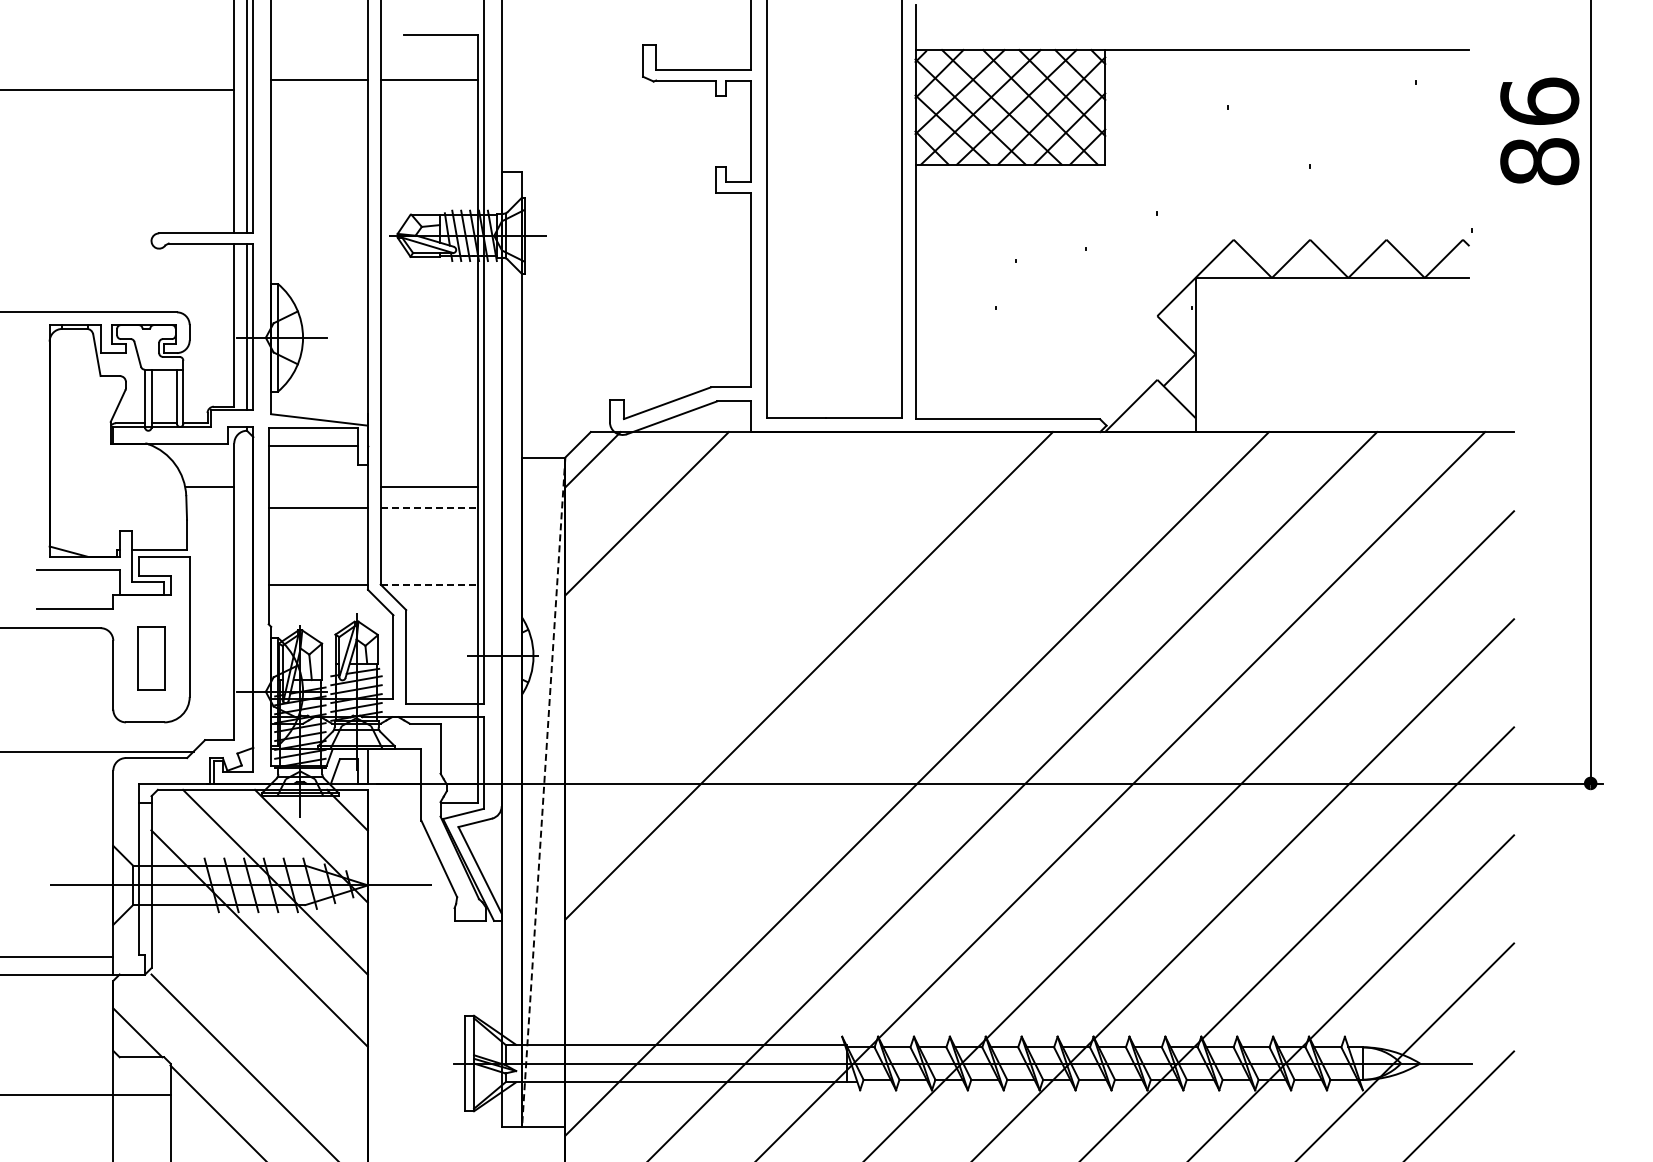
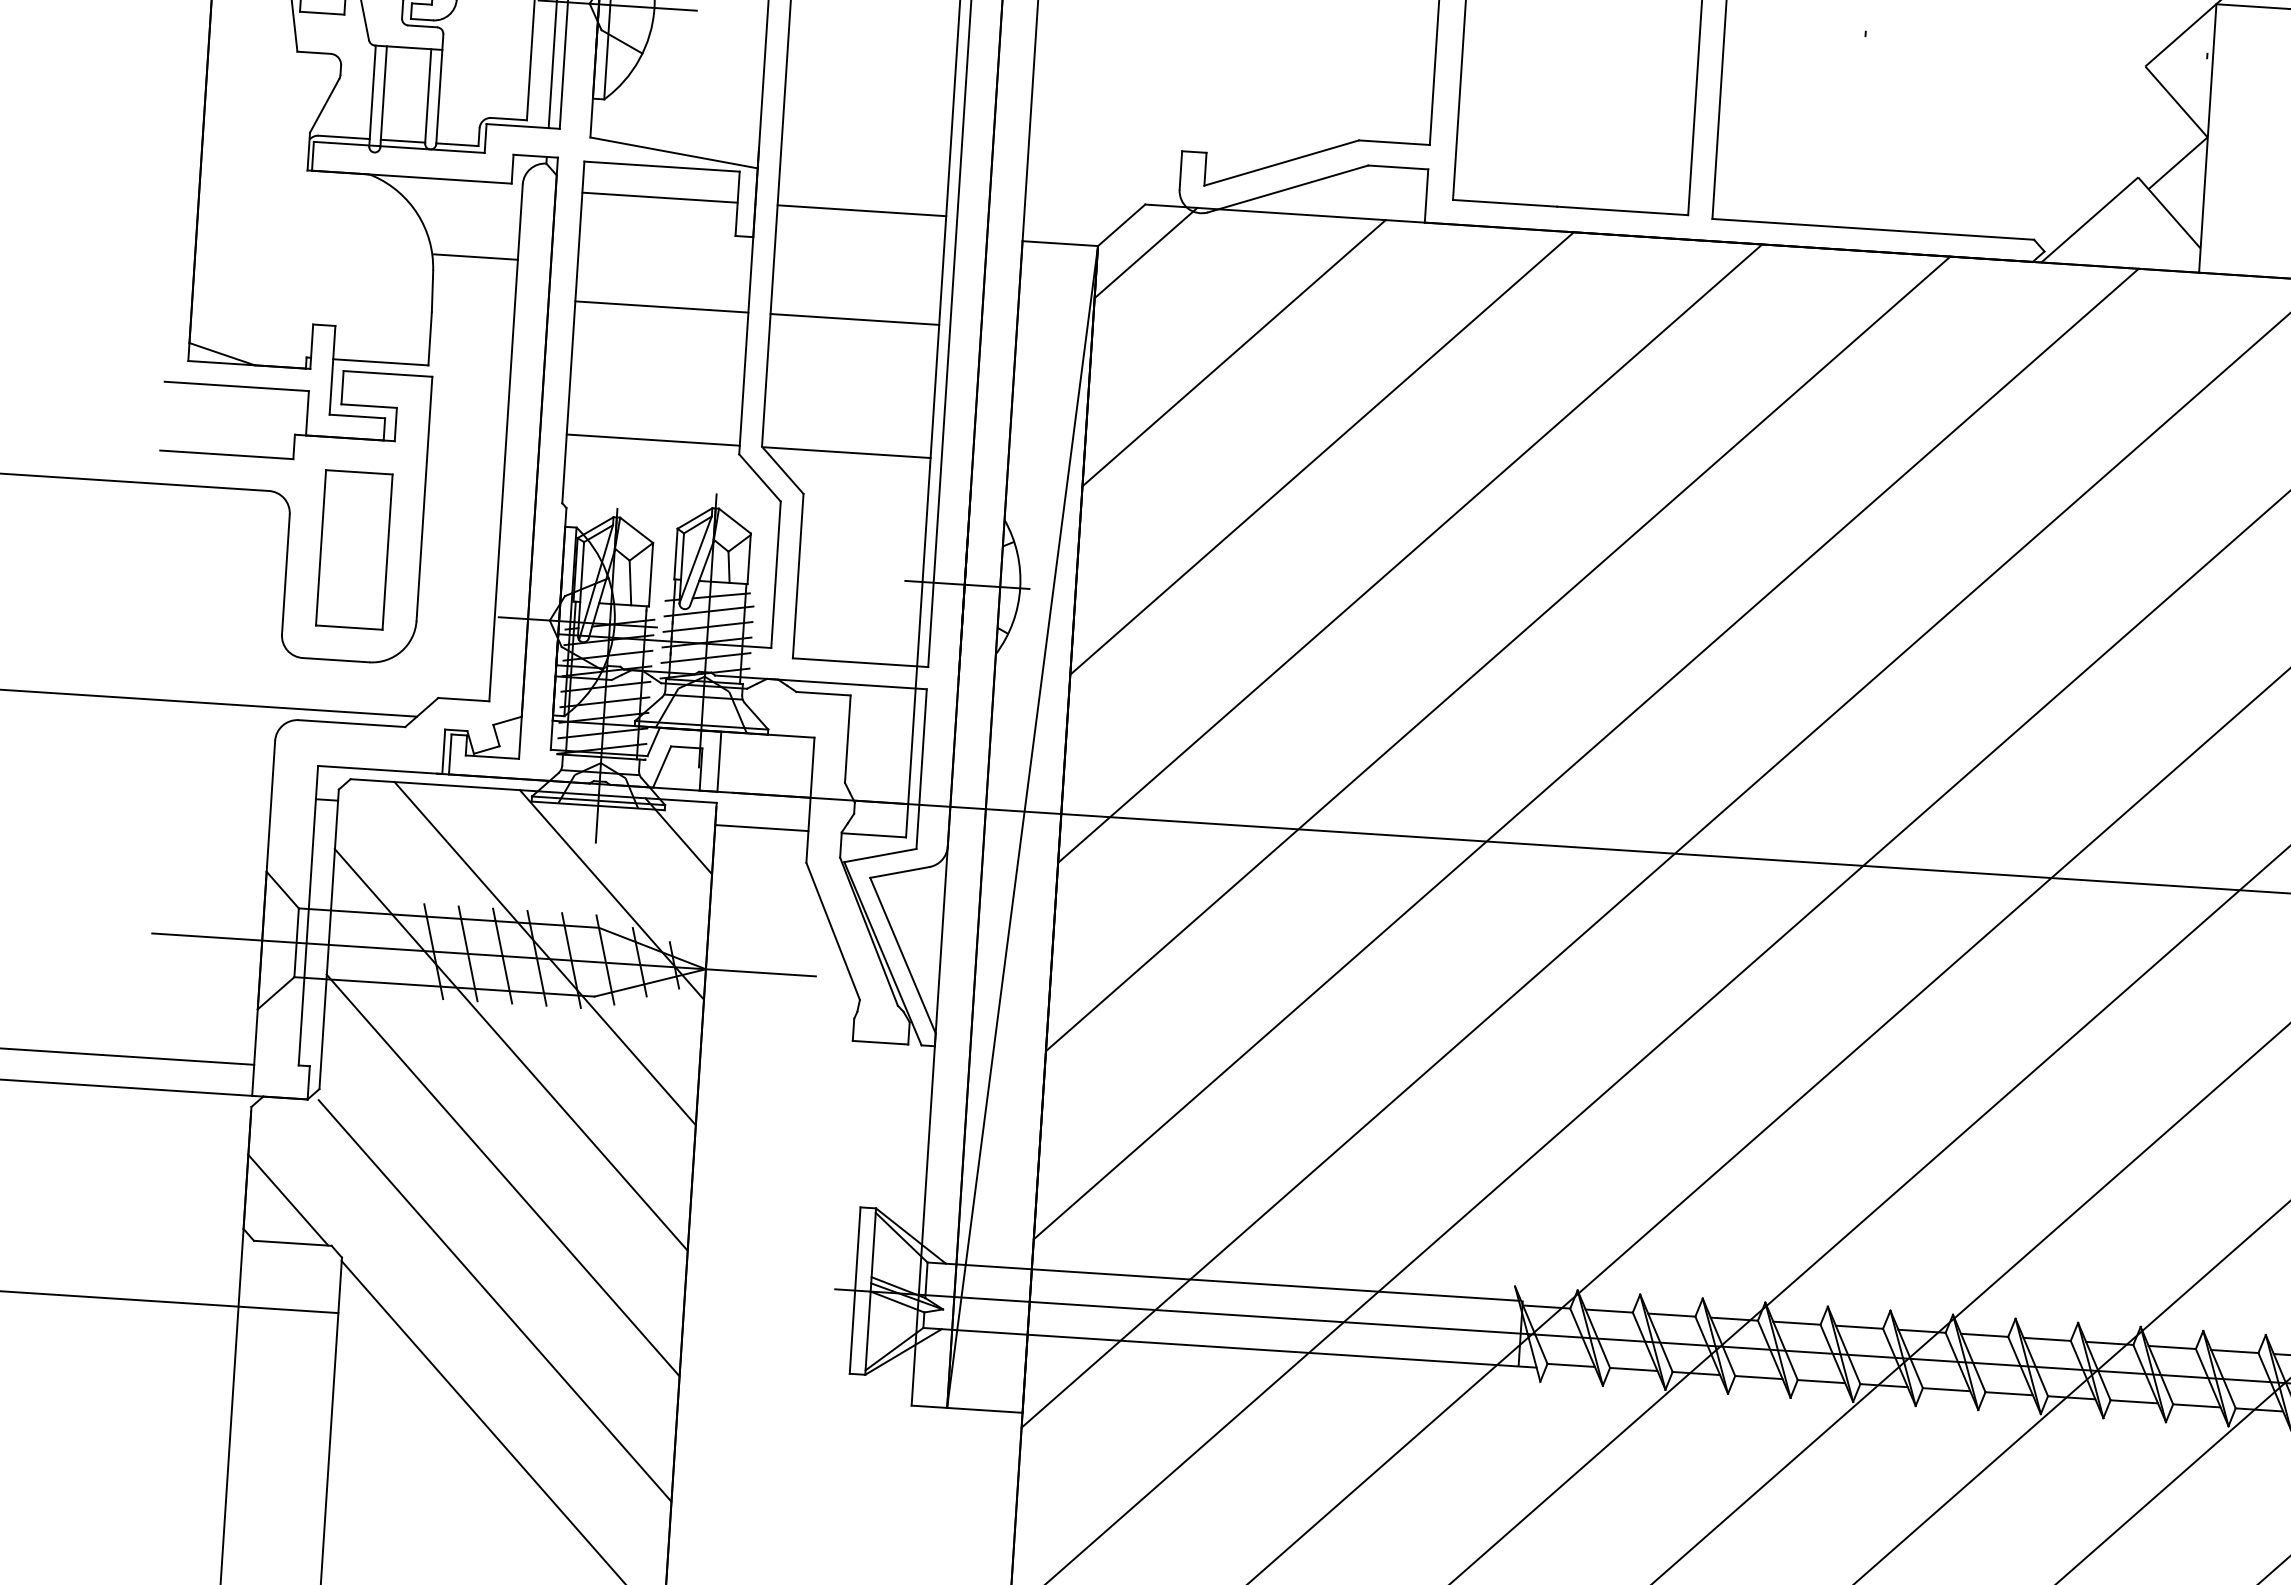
line: (428, 487) -> (860, 211), moved
line: (429, 508) -> (855, 319), dashed -> solid
line: (700, 567) -> (1321, 452), added
line: (429, 584) -> (847, 451), dashed -> solid
line: (754, 621) -> (1409, 553), added
part: (151, 658) -> (354, 549), size x1.43
line: (863, 729) -> (1586, 753), added
line: (543, 792) -> (1022, 827), dashed -> solid
line: (394, 802) -> (761, 827), added
line: (259, 1010) -> (502, 1175), added

